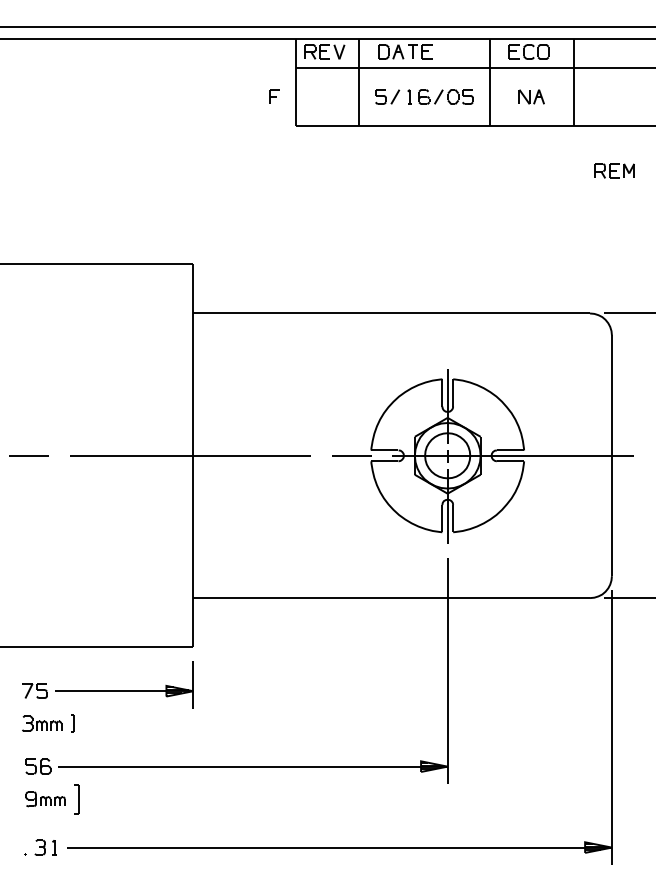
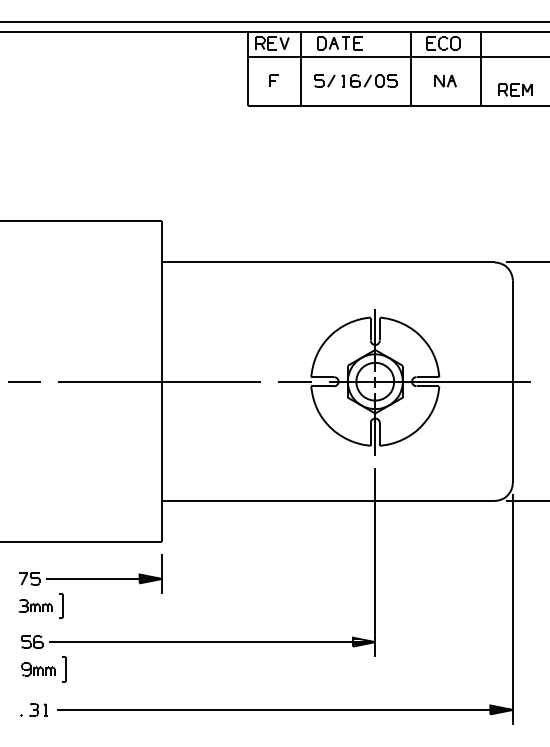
part: (273, 96) -> (273, 80), moved
part: (615, 170) -> (515, 89), moved
part: (73, 722) -> (61, 605), size x1.67

